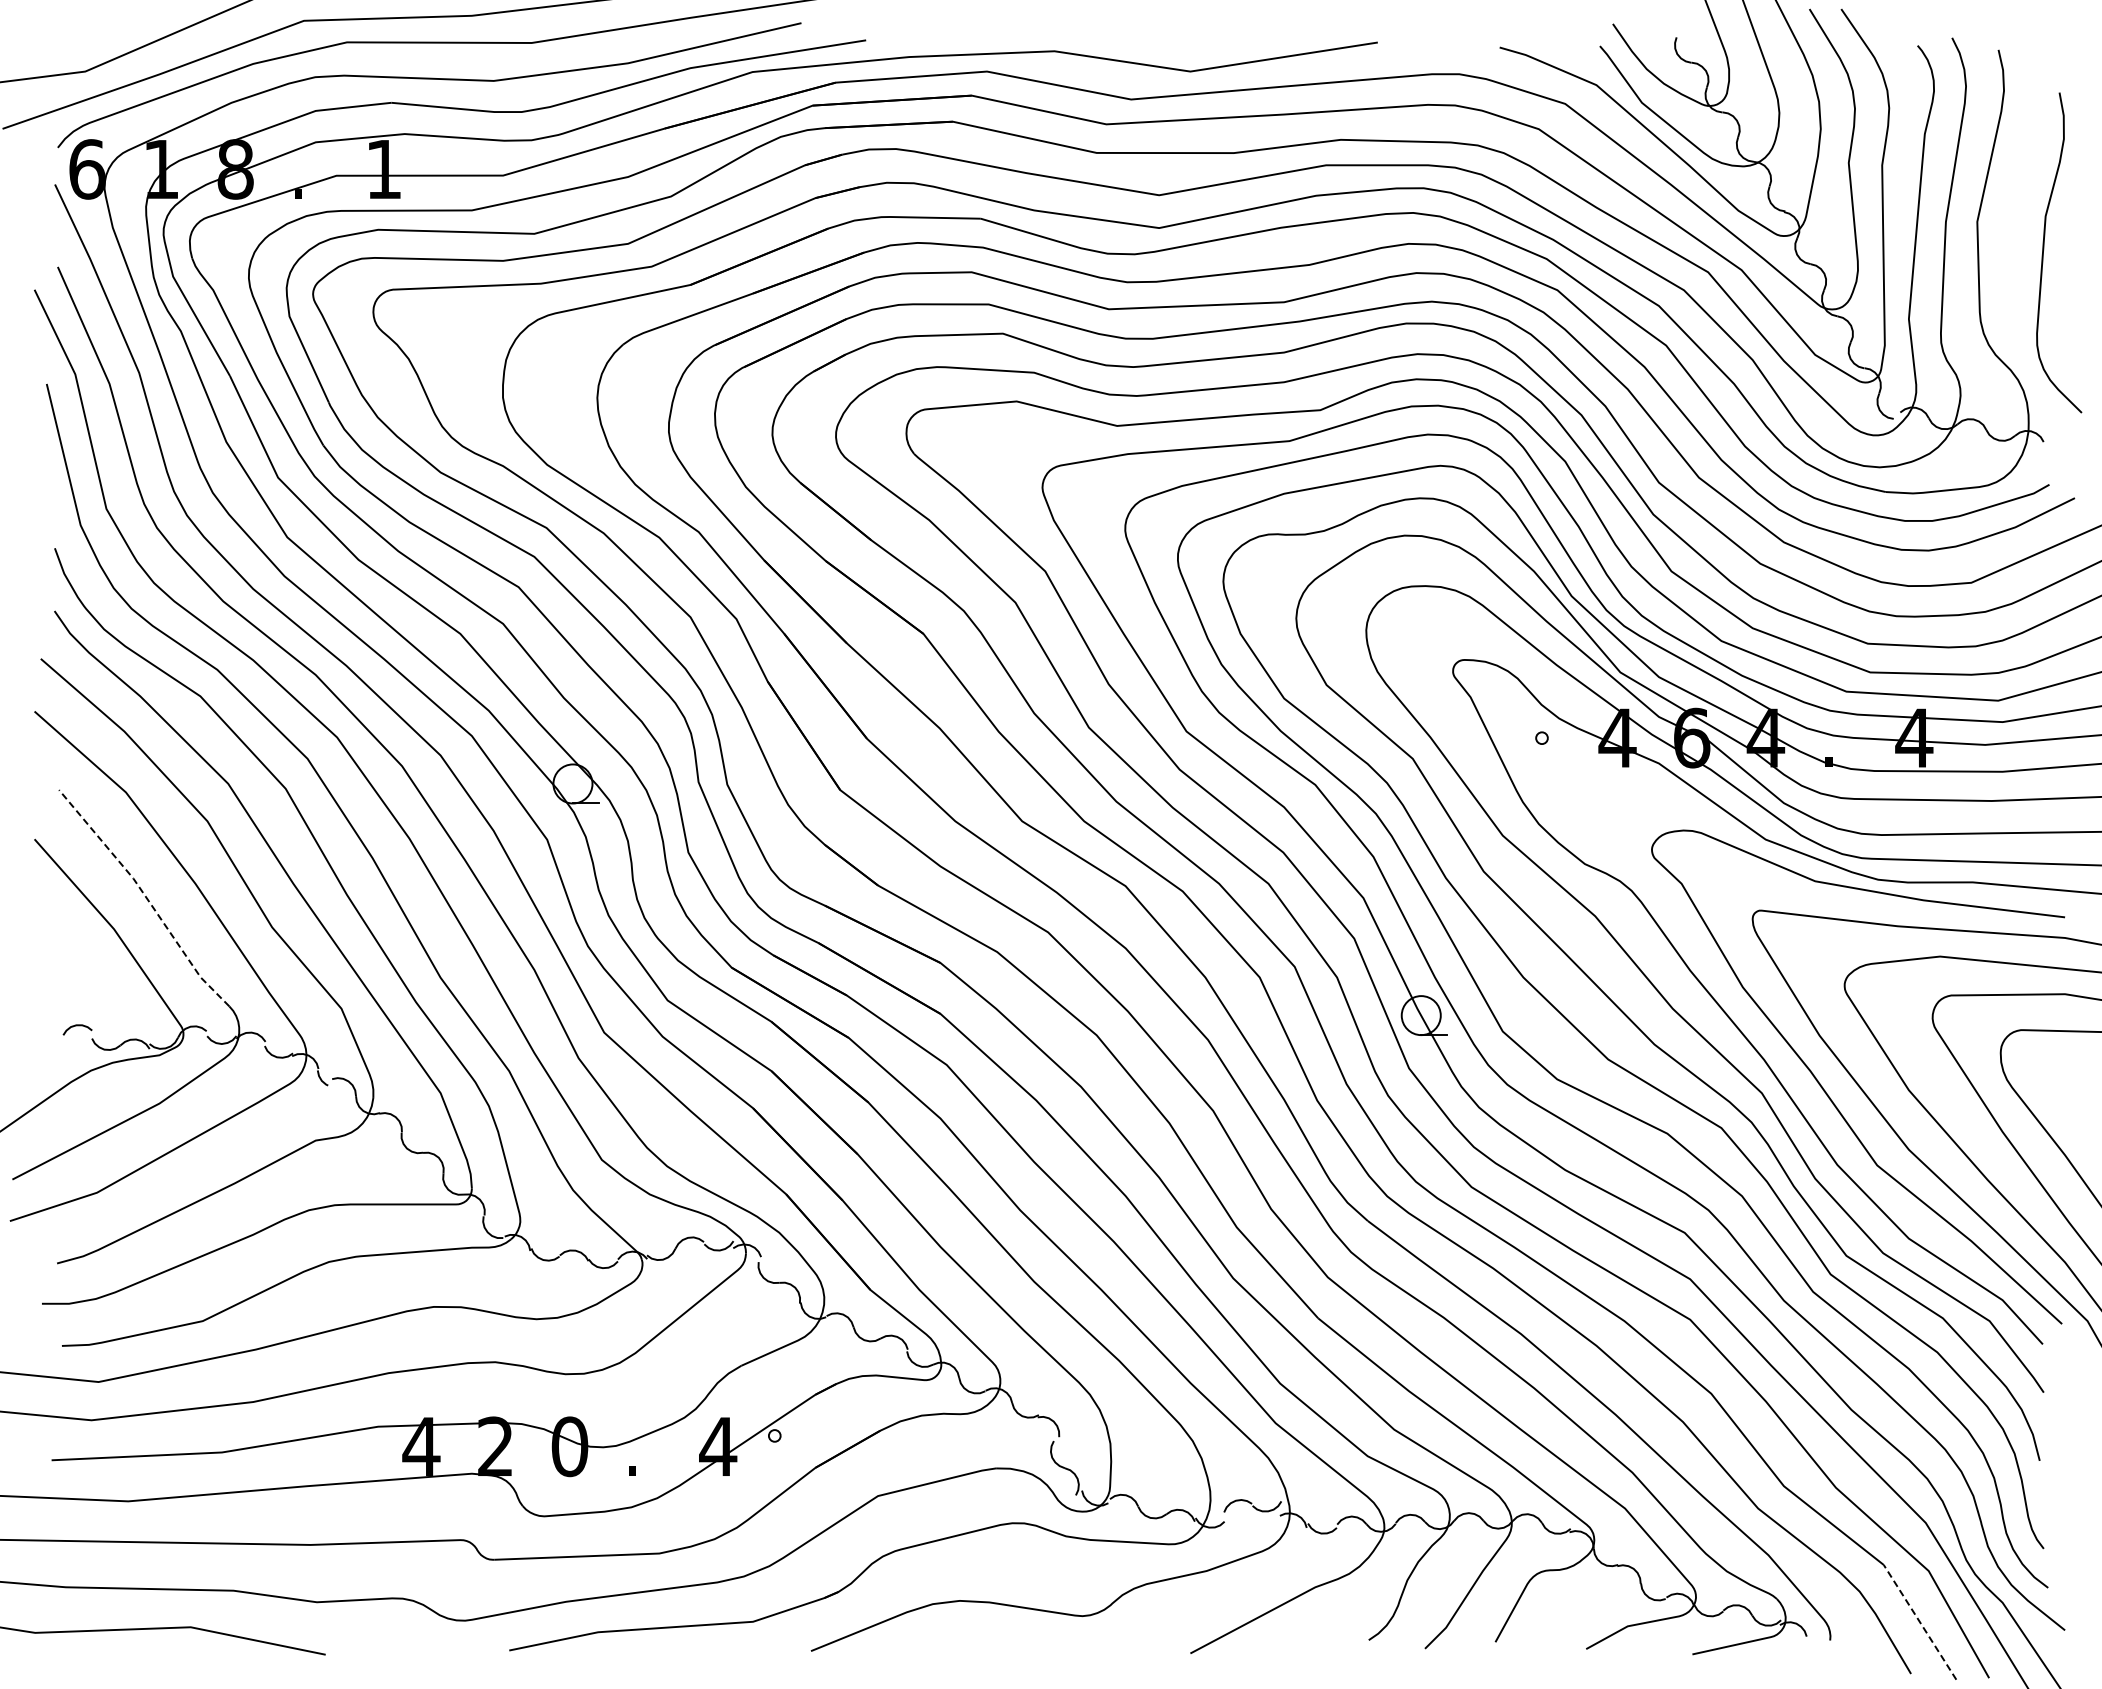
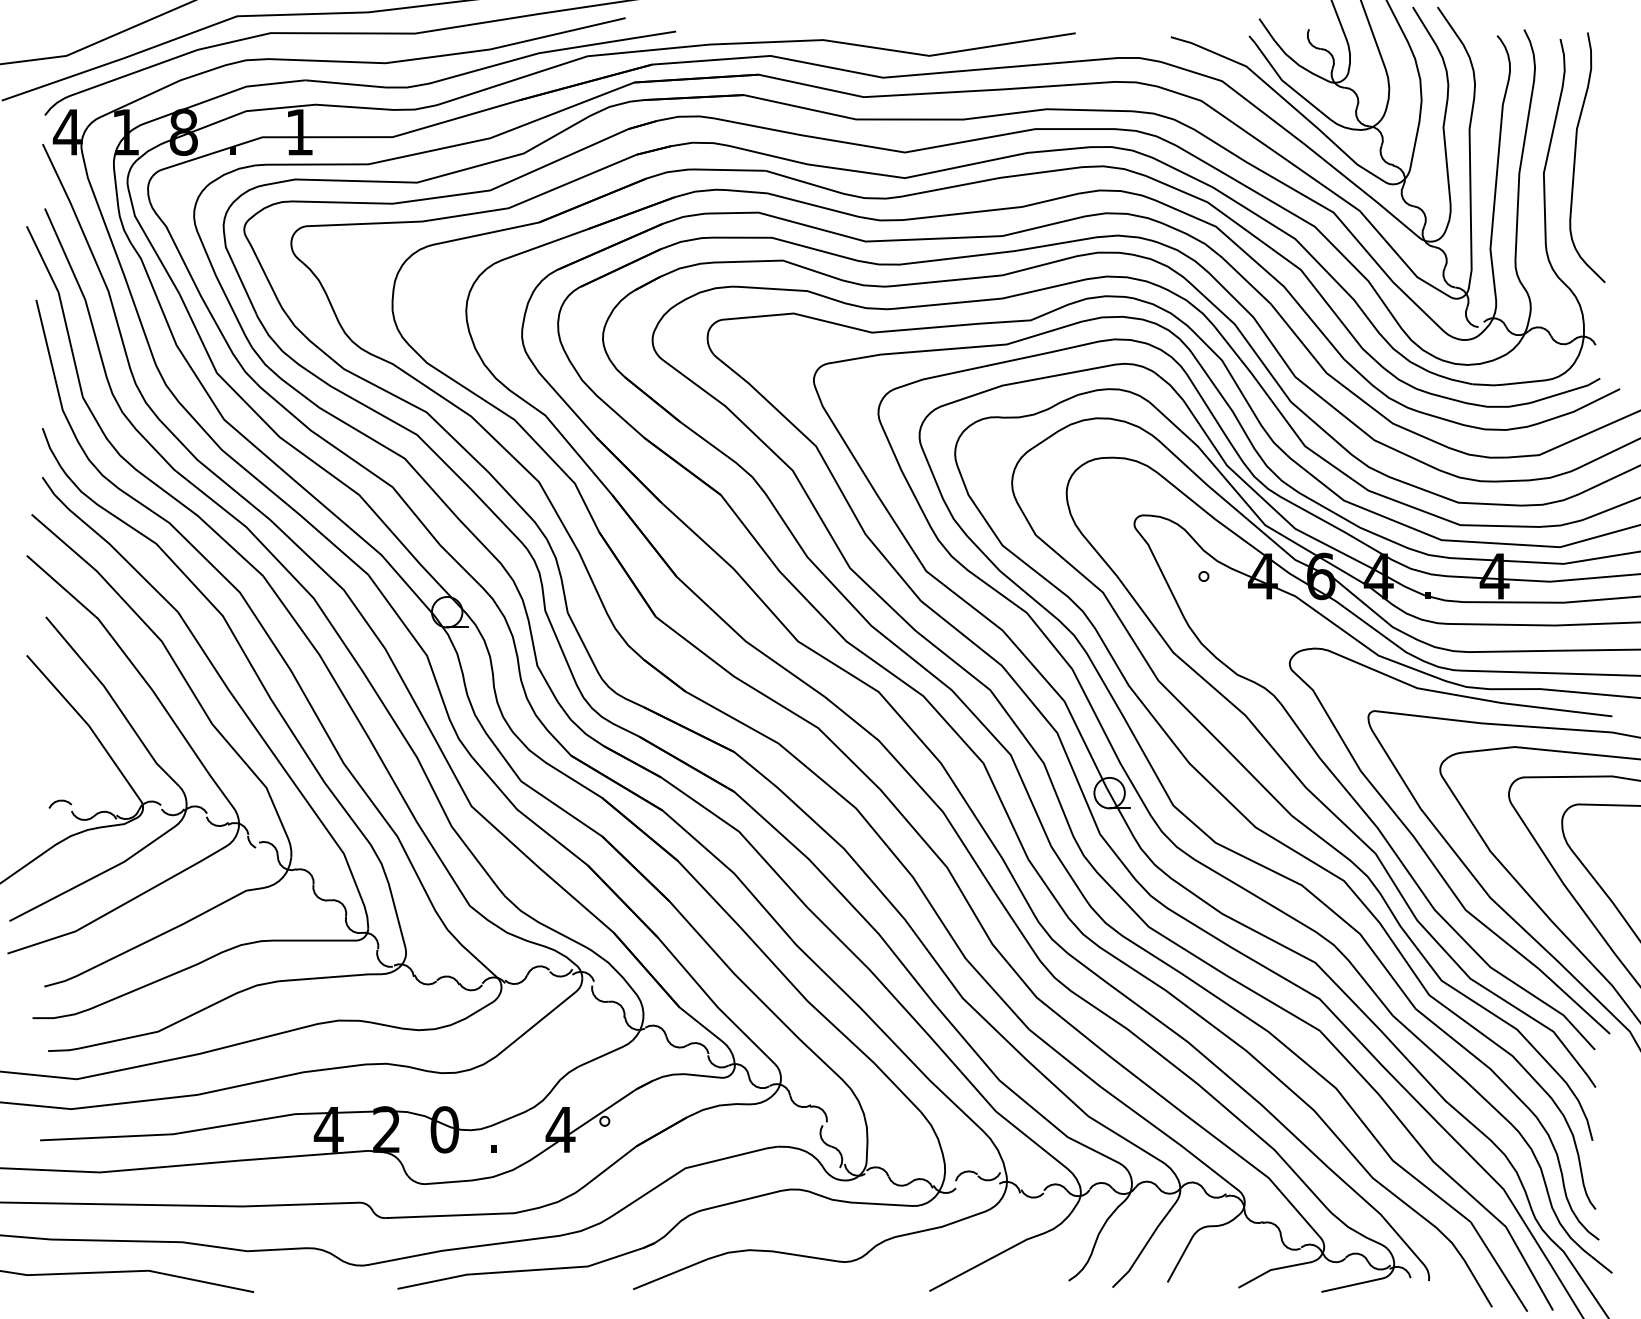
text: (87, 169) -> (68, 132), 6 -> 4
curve: (2044, 249) -> (1576, 155), moved
line: (145, 896) -> (113, 700), dashed -> solid
line: (1920, 1622) -> (1499, 1267), dashed -> solid

